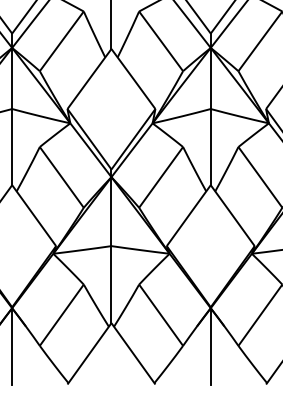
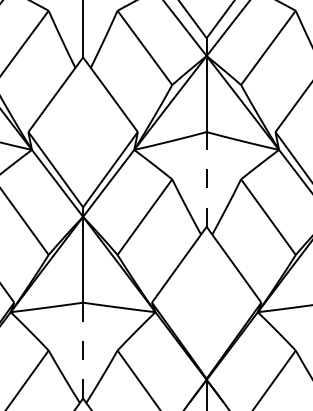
line: (210, 146) -> (206, 178), solid -> dashed
line: (111, 284) -> (83, 350), solid -> dashed

